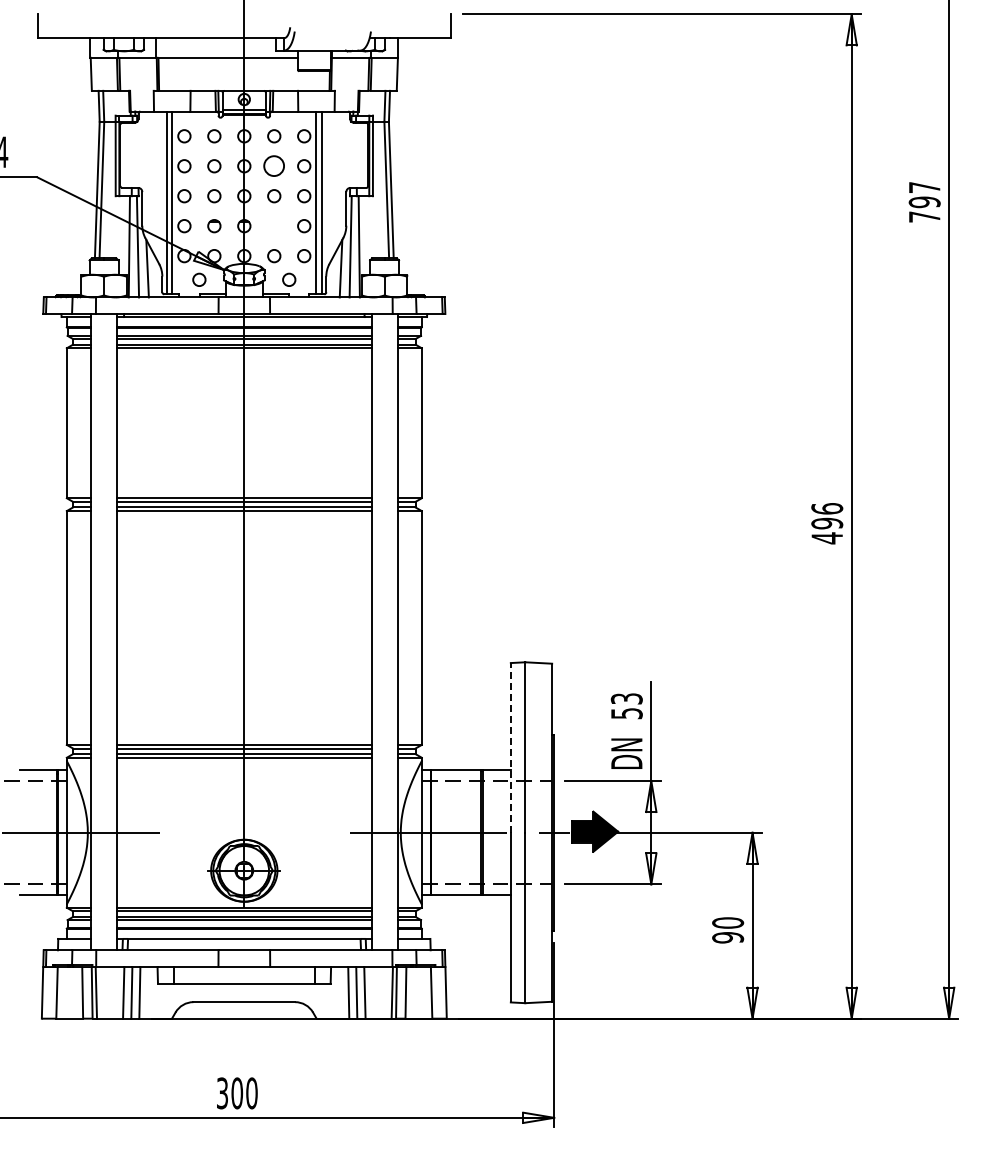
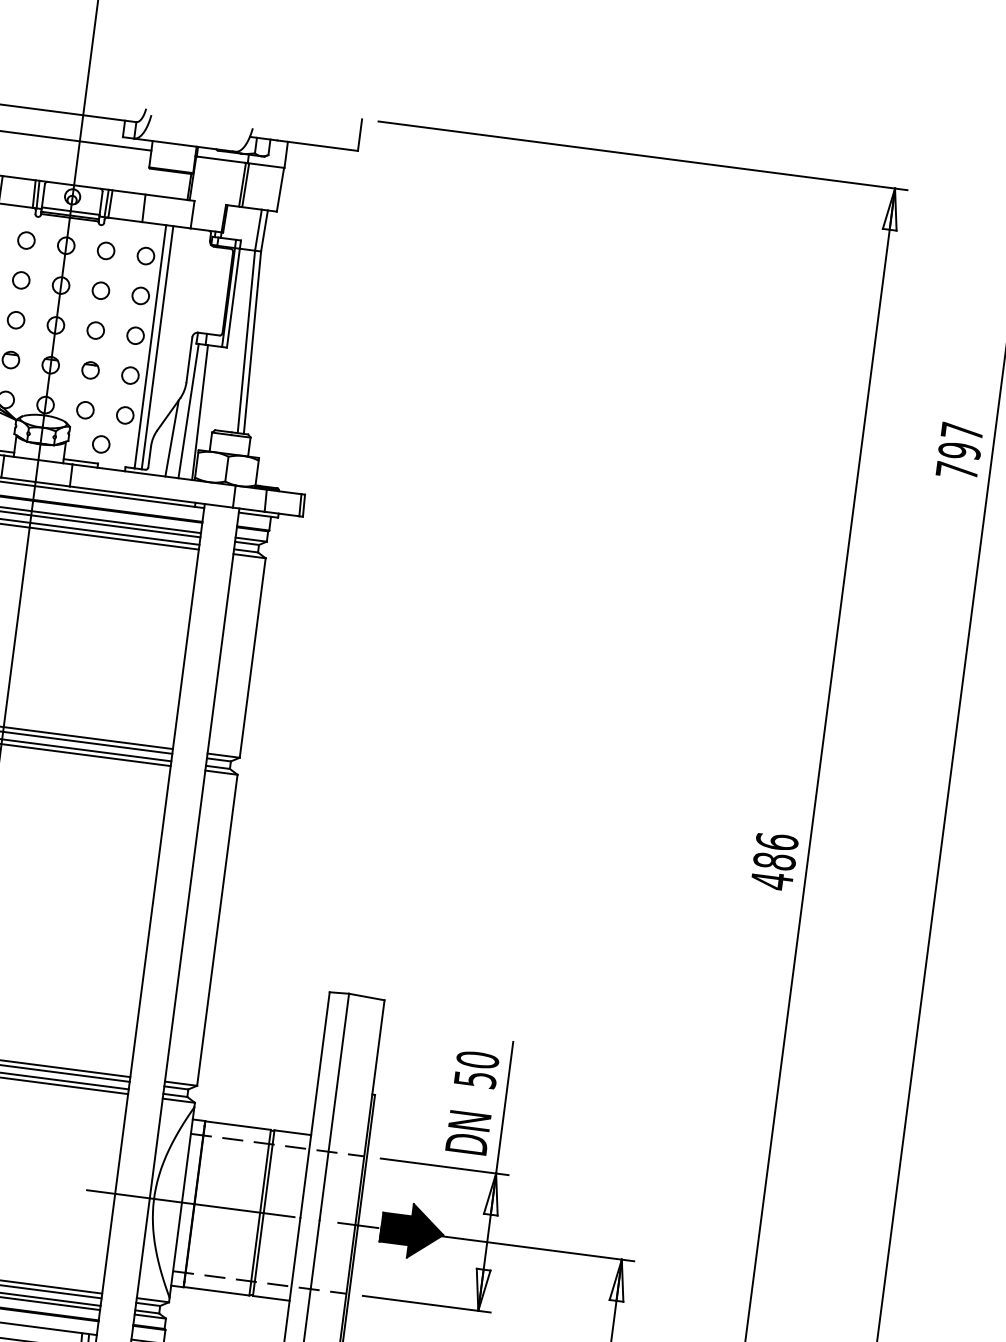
circle: (274, 166) -> (101, 291), size x0.62
circle: (274, 226) -> (90, 370), added
text: (827, 523) -> (774, 861), 496 -> 486
text: (626, 698) -> (477, 1059), 53 -> 50
line: (510, 747) -> (314, 1104), dashed -> solid

